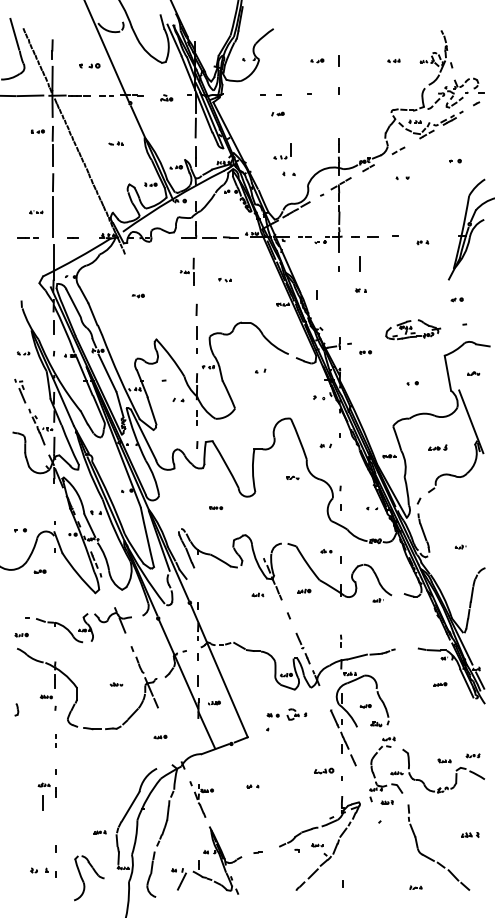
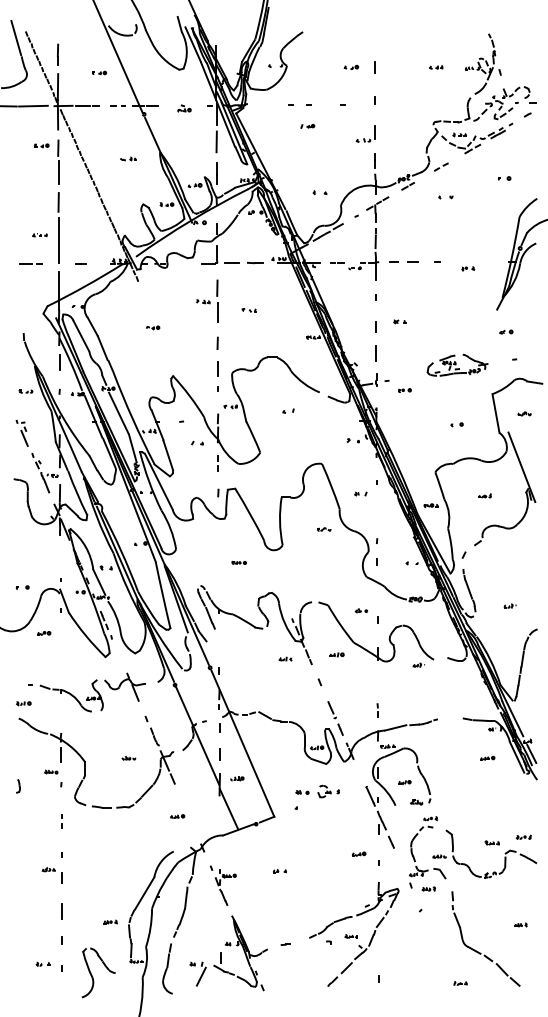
part: (89, 65) -> (99, 72), size x0.62
part: (282, 151) -> (365, 133), moved
line: (358, 264) -> (375, 353), moved
part: (187, 271) -> (207, 300), size x1.43
line: (316, 294) -> (375, 326), moved
part: (437, 447) -> (484, 495), size x0.62
part: (324, 770) -> (359, 853), size x0.62
line: (43, 802) -> (61, 911), moved
part: (470, 834) -> (520, 924), size x0.62
part: (38, 869) -> (42, 963), size x0.71

